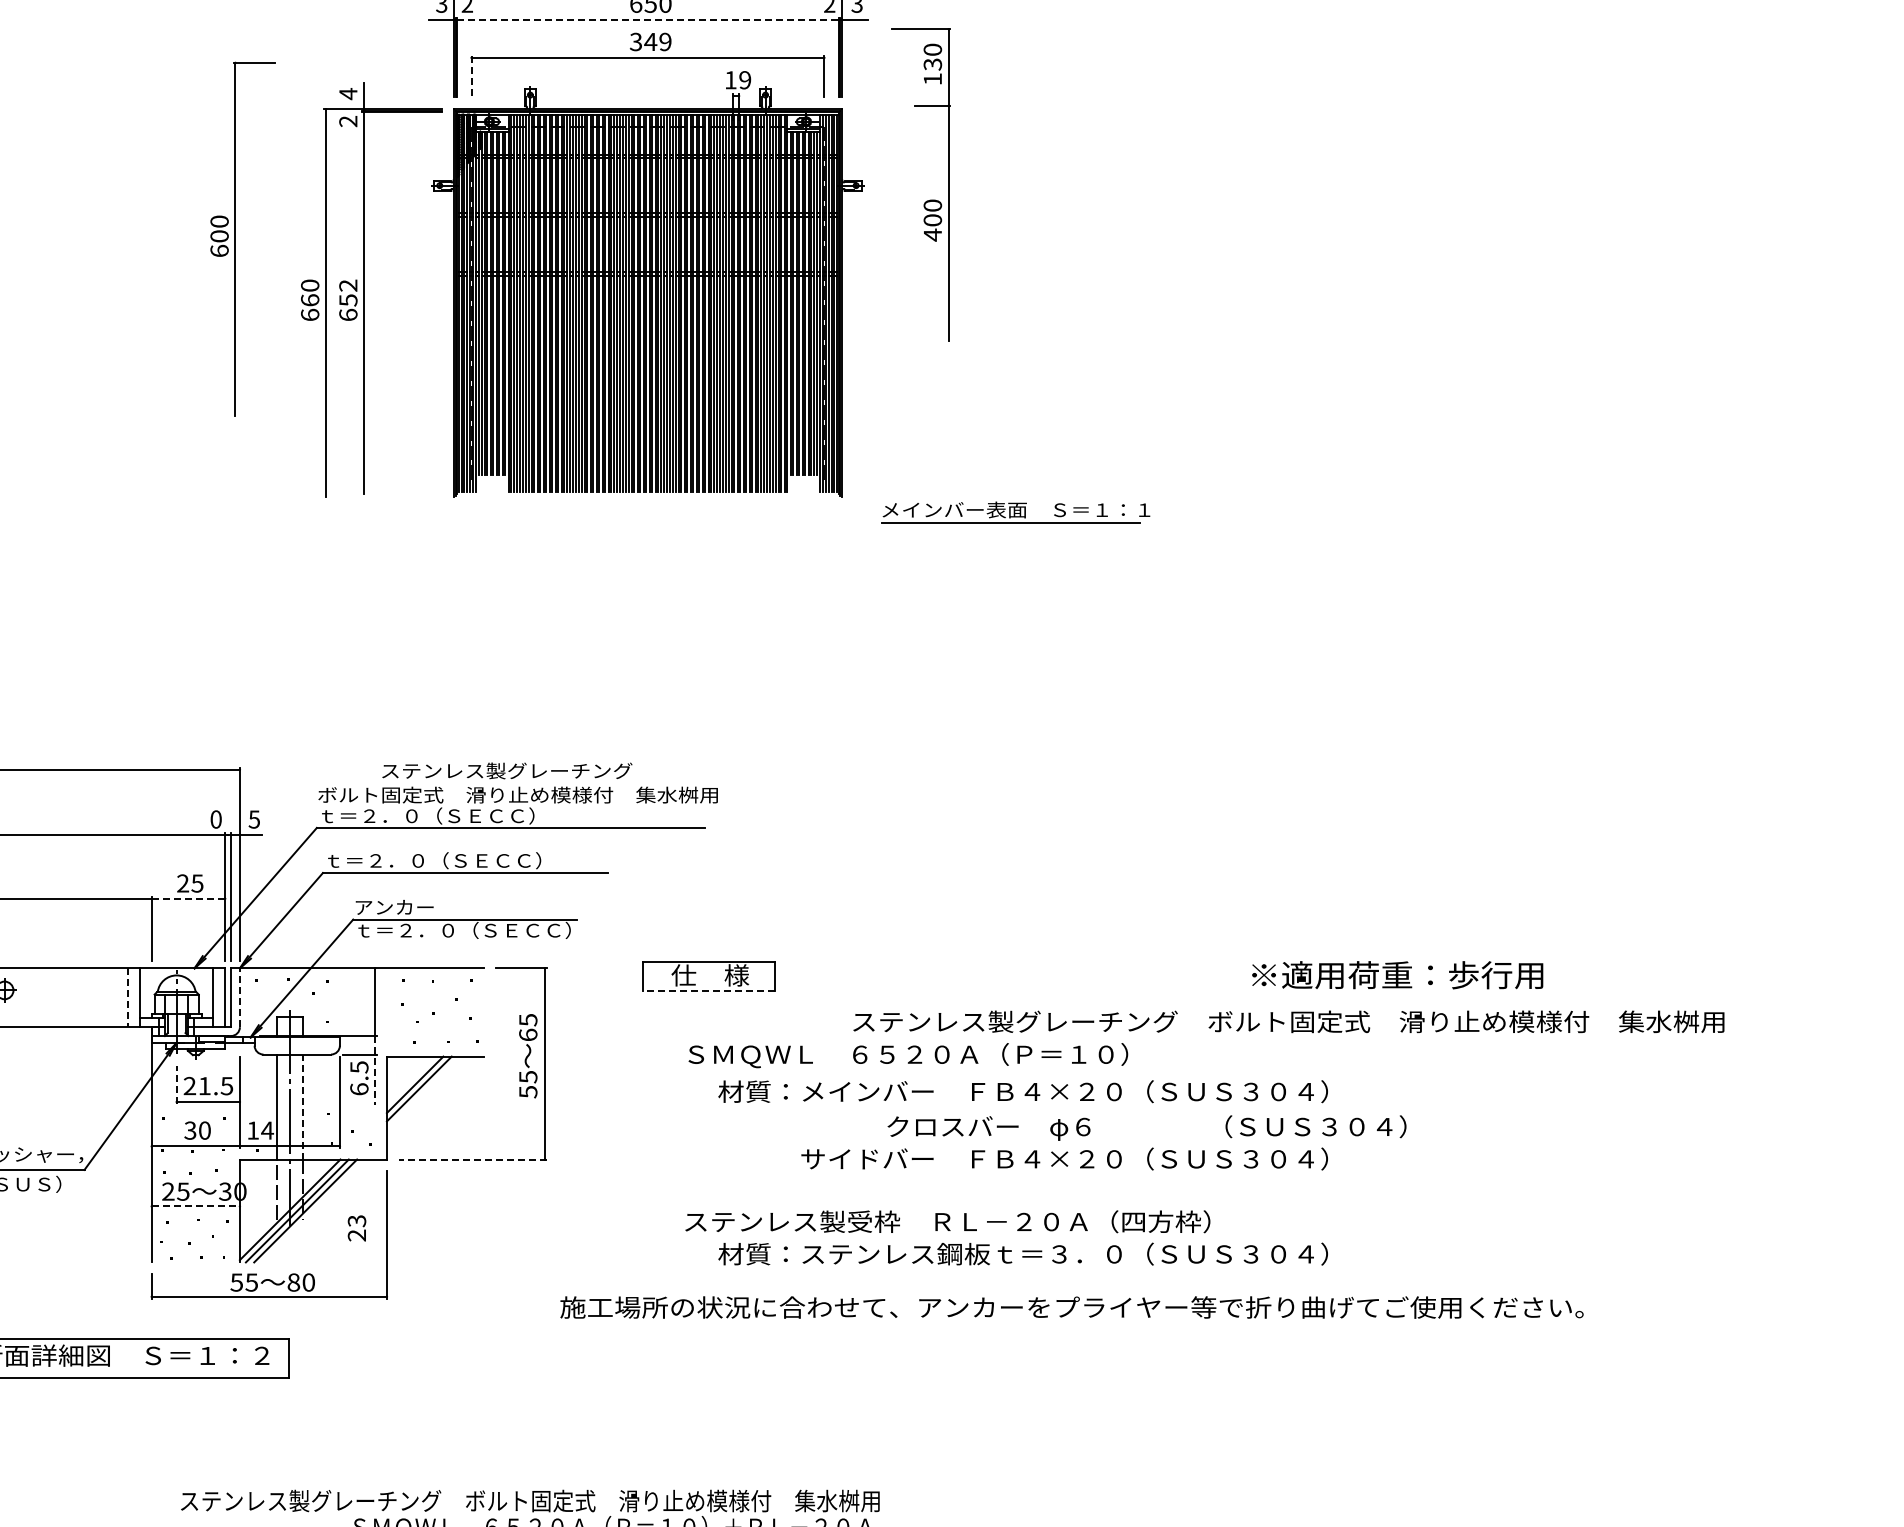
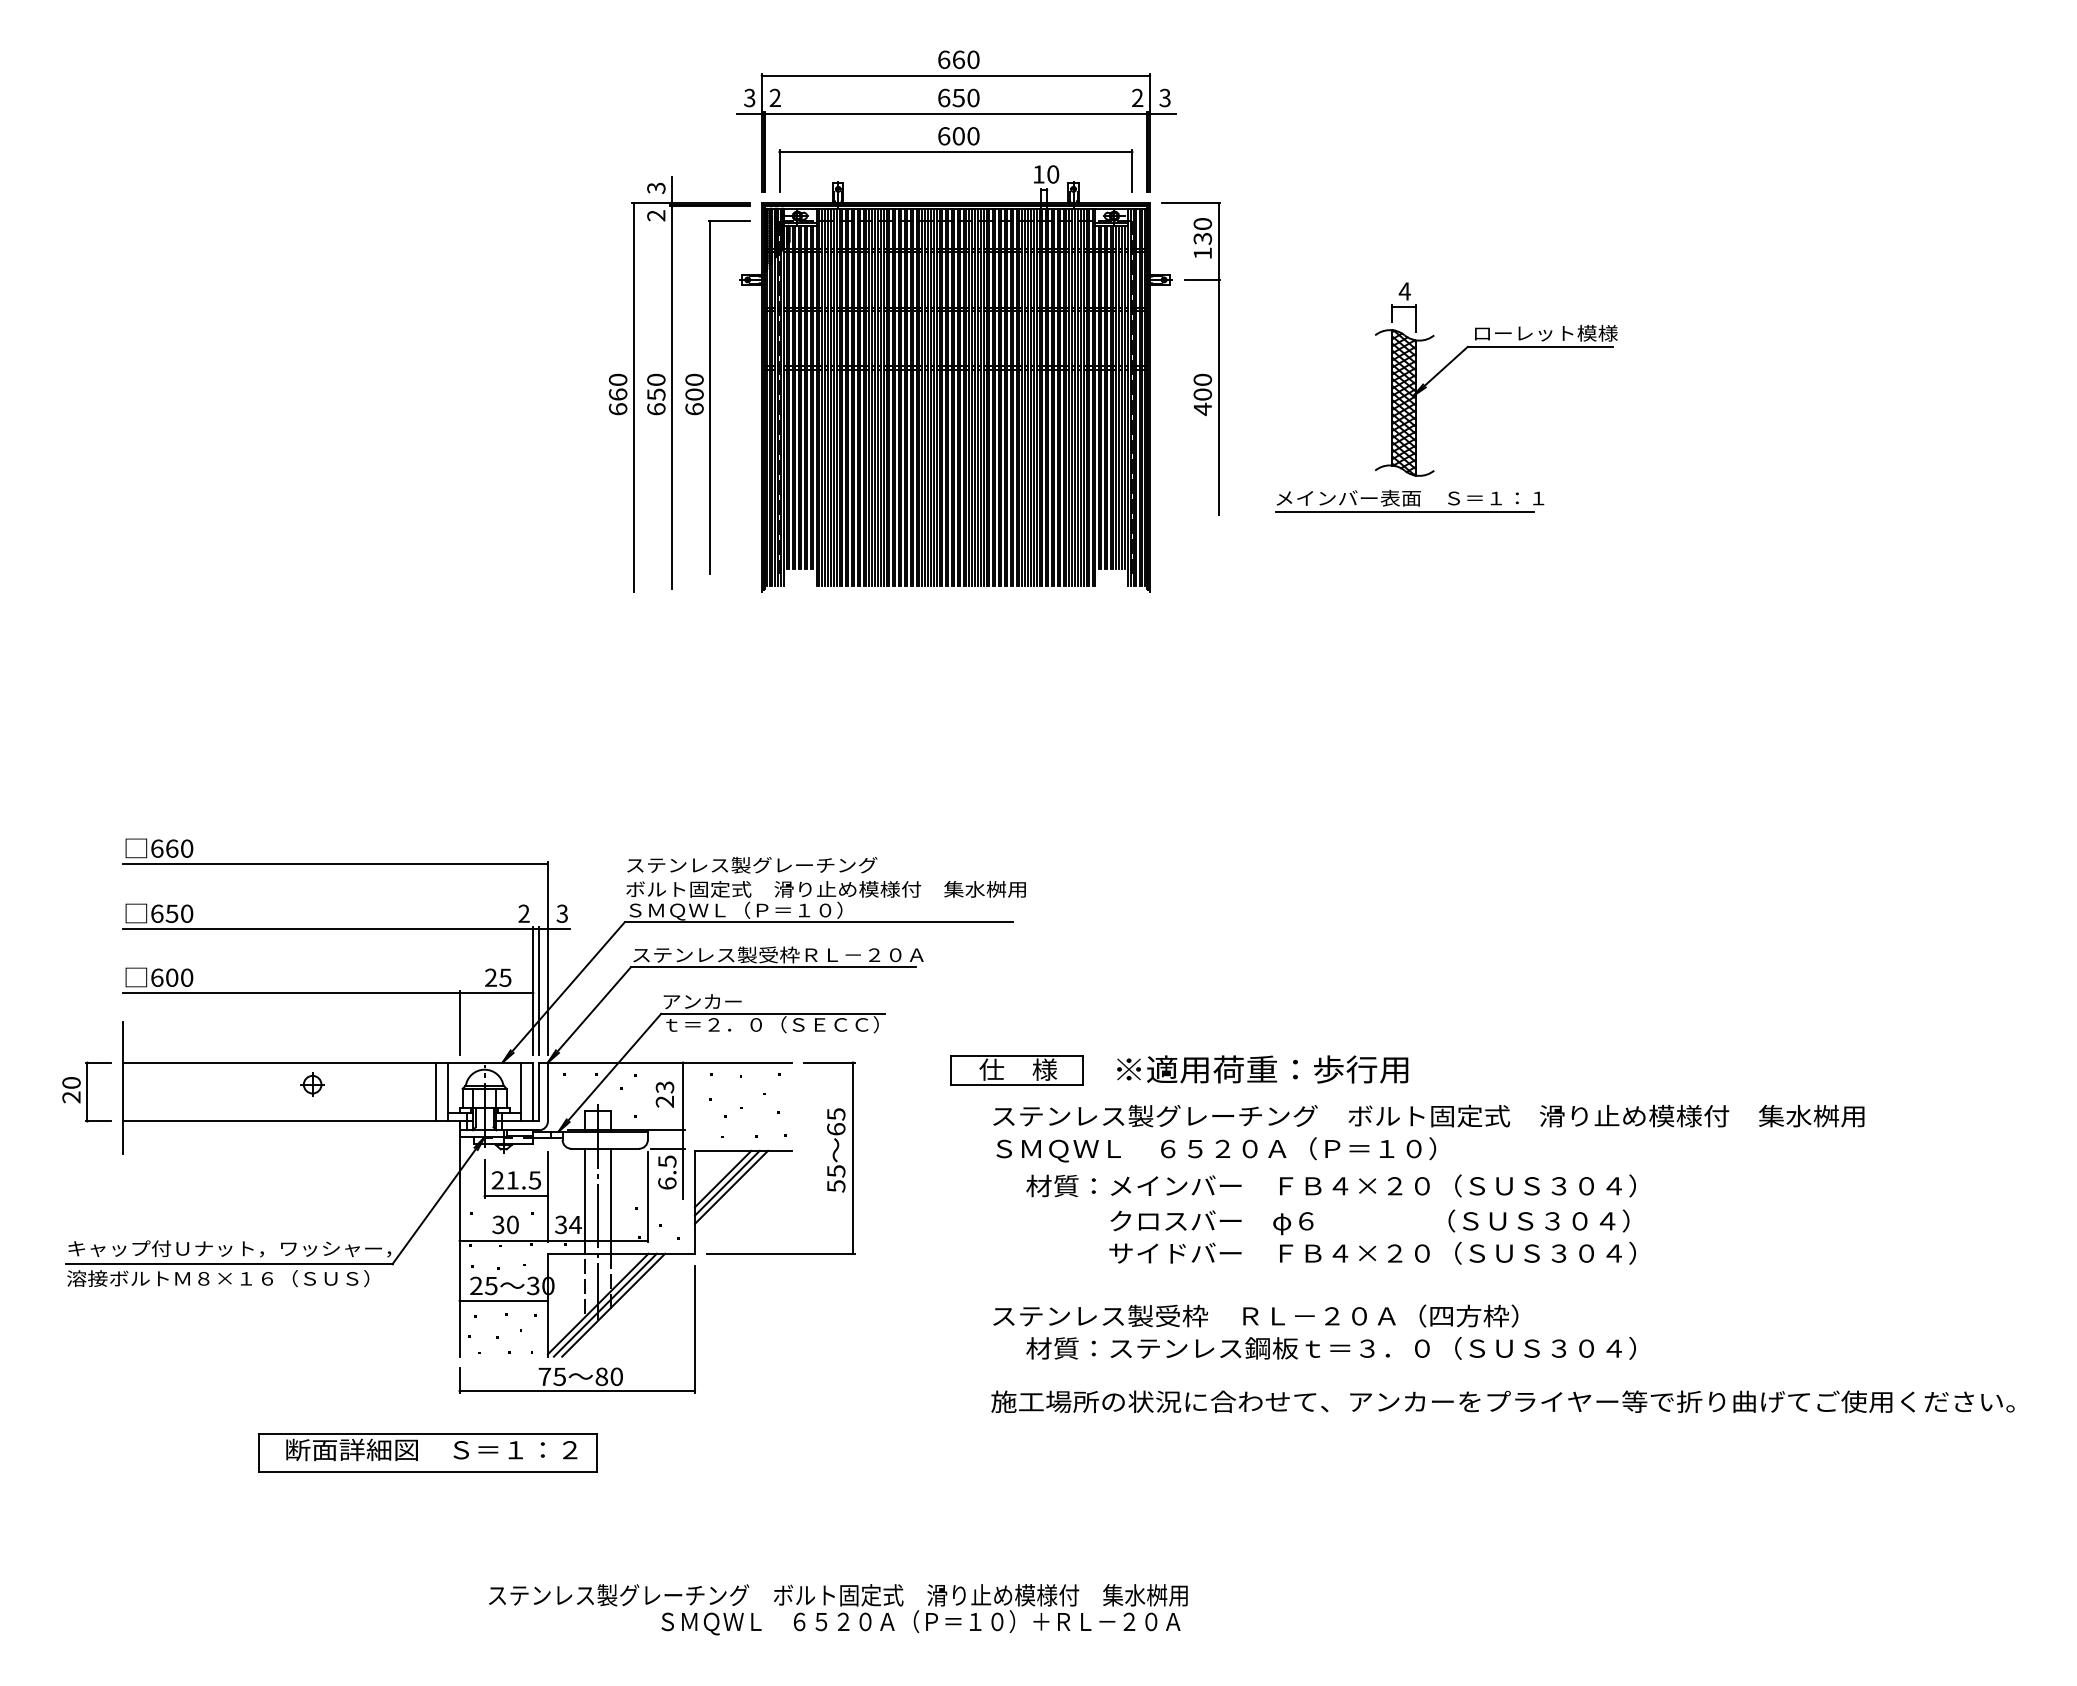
line: (648, 19) -> (956, 113), dashed -> solid
text: (650, 42) -> (958, 136), 349 -> 600
line: (471, 77) -> (779, 171), dashed -> solid
text: (745, 80) -> (1053, 174), 19 -> 10
text: (348, 94) -> (656, 188), 4 -> 3
part: (927, 200) -> (1197, 374), moved
part: (235, 239) -> (710, 397), moved
part: (1187, 253) -> (1495, 347), added
text: (348, 285) -> (656, 379), 652 -> 650
part: (1015, 512) -> (1409, 500), moved
text: (507, 770) -> (752, 864), moved
text: (422, 817) -> (730, 911), ｔ＝２．０（ＳＥＣＣ） -> ＳＭＱＷＬ（Ｐ＝１０）
text: (215, 819) -> (523, 913), 0 -> 2
text: (254, 819) -> (562, 913), 5 -> 3
text: (470, 860) -> (778, 954), ｔ＝２．０（ＳＥＣＣ） -> ステンレス製受枠ＲＬ－２０Ａ
line: (188, 899) -> (496, 993), dashed -> solid
text: (1397, 975) -> (1262, 1069), moved
line: (708, 991) -> (1016, 1085), dashed -> solid
line: (239, 997) -> (547, 1091), dashed -> solid
line: (128, 998) -> (436, 1092), dashed -> solid
text: (1288, 1021) -> (1428, 1115), moved
line: (375, 1071) -> (683, 1165), dashed -> solid
line: (176, 1084) -> (484, 1178), dashed -> solid
line: (423, 1092) -> (731, 1186), added
line: (303, 1106) -> (611, 1200), dashed -> solid
text: (1146, 1128) -> (1369, 1222), moved
text: (252, 1130) -> (560, 1224), 14 -> 34
line: (472, 1159) -> (780, 1253), dashed -> solid
line: (196, 1206) -> (504, 1300), dashed -> solid
text: (356, 1228) -> (664, 1094), moved
text: (236, 1282) -> (544, 1376), 55 -> 75
text: (1071, 1307) -> (1502, 1401), moved

